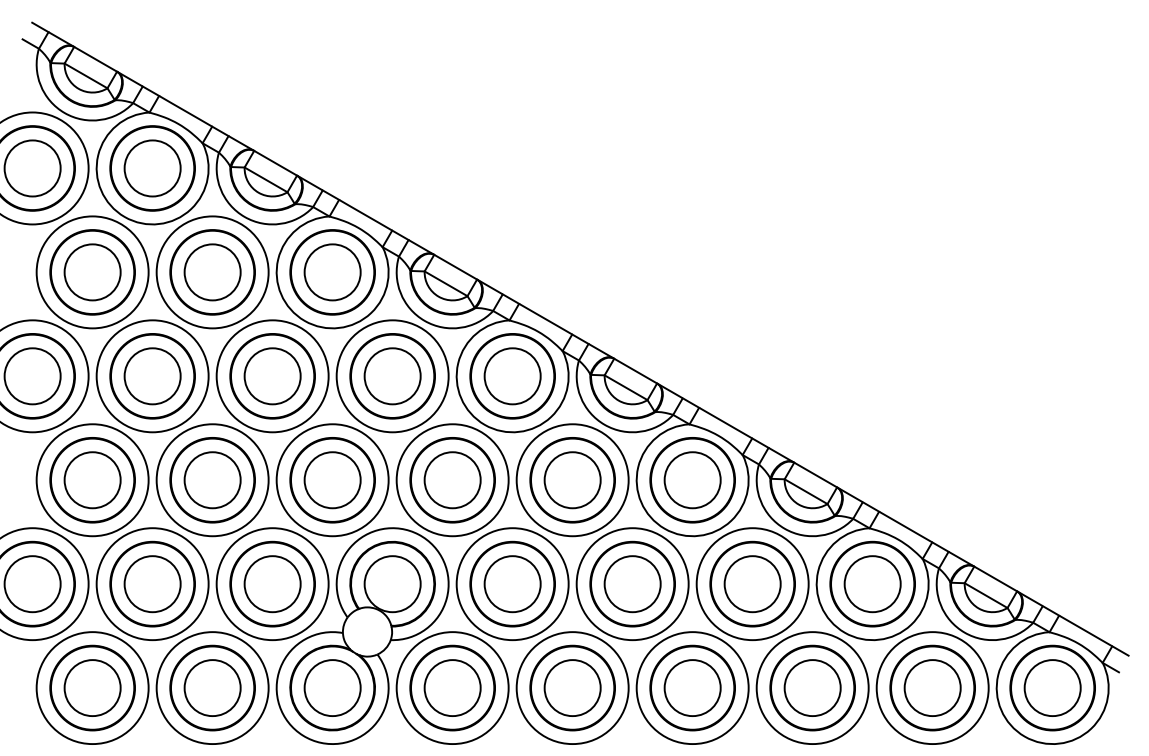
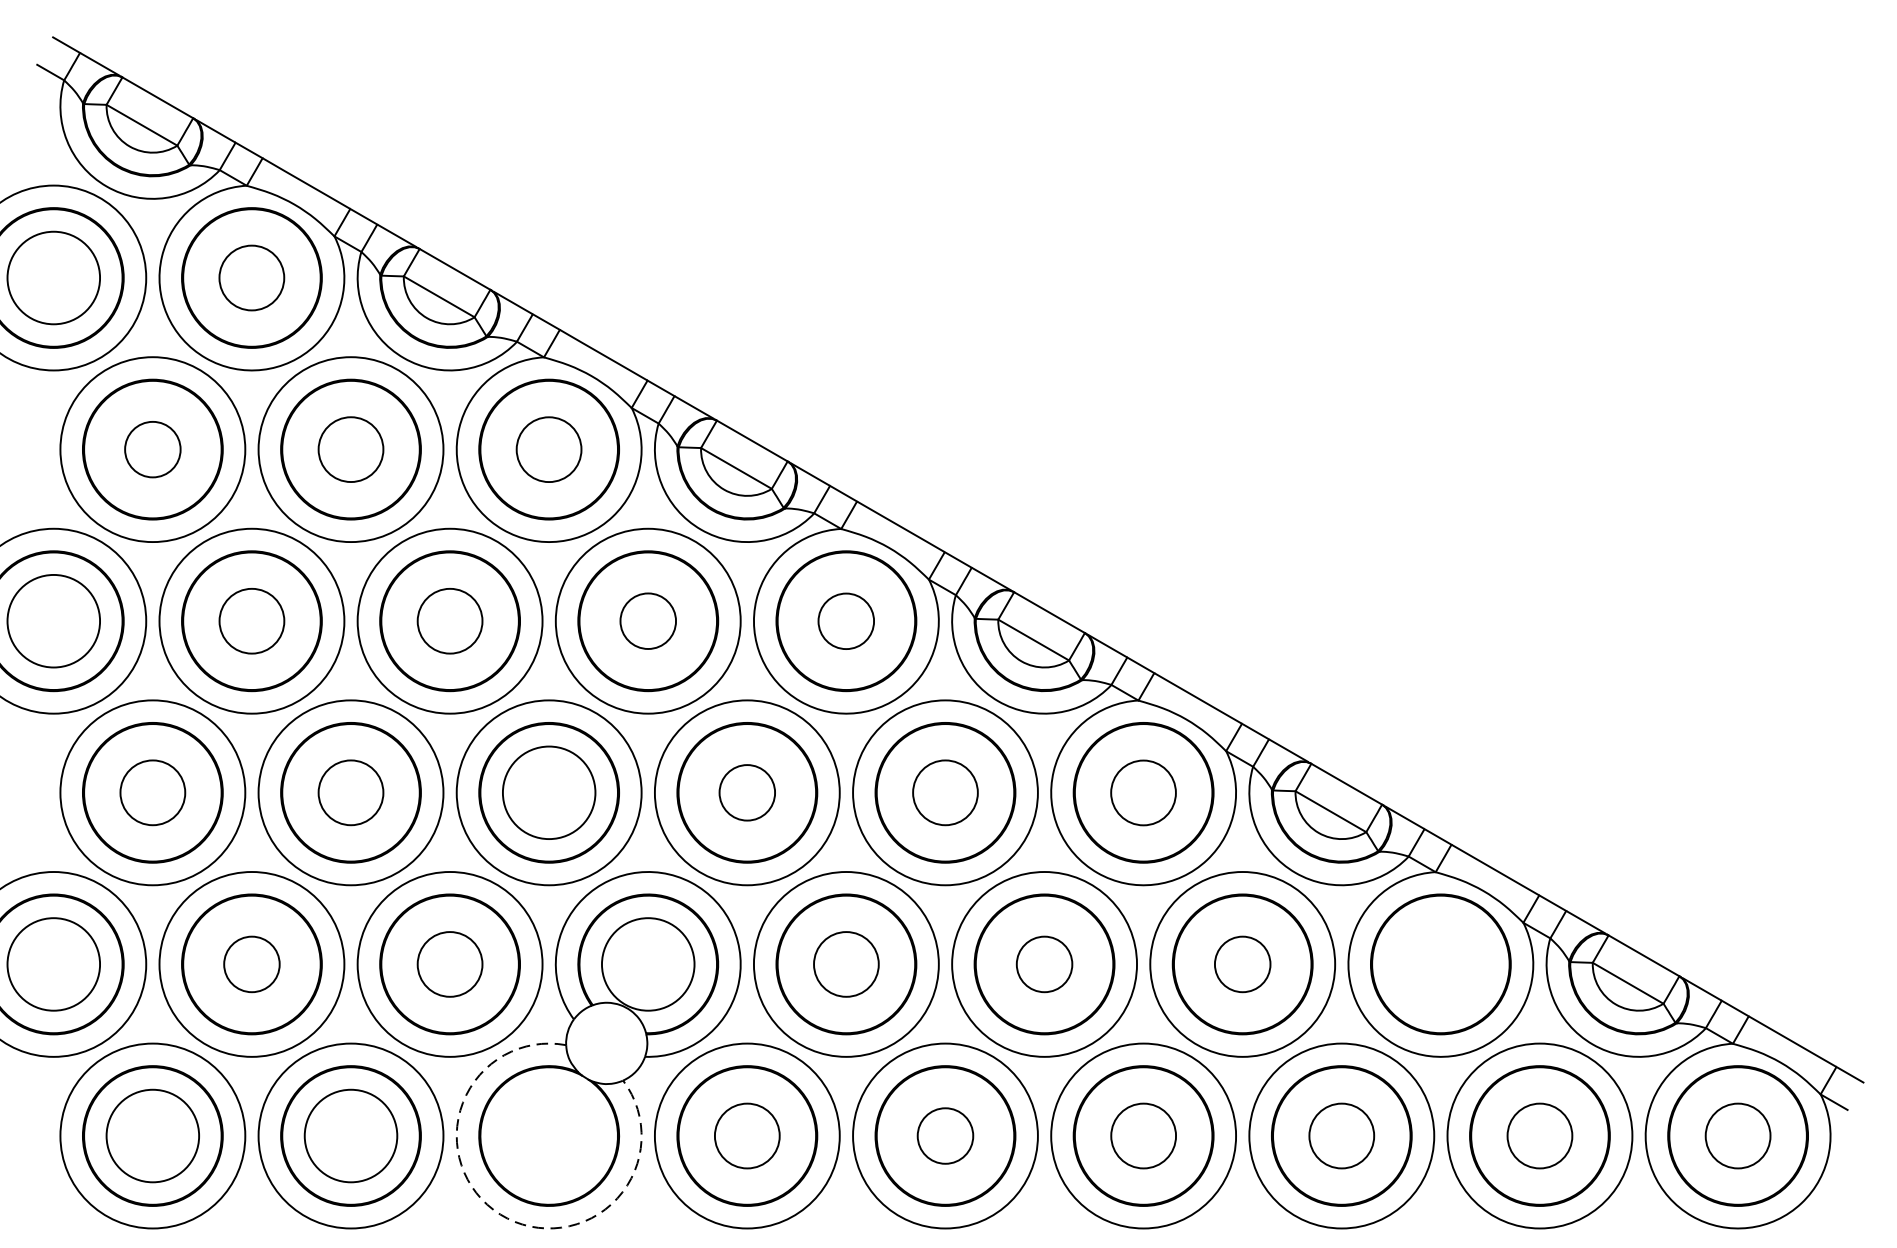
circle: (152, 168) -> (251, 278), size x0.7
circle: (92, 272) -> (152, 449), size x0.6
circle: (212, 272) -> (350, 449), size x0.7
circle: (332, 272) -> (548, 449), size x0.7
circle: (152, 376) -> (251, 621), size x0.7
circle: (272, 376) -> (449, 621), size x0.7
circle: (392, 376) -> (647, 621), size x0.6
circle: (512, 376) -> (846, 621), size x0.6
circle: (92, 480) -> (152, 793), size x0.7
circle: (212, 480) -> (350, 793), size x0.7
circle: (452, 480) -> (747, 793), size x0.6
circle: (572, 480) -> (945, 793), size x0.7
circle: (692, 480) -> (1143, 793), size x0.7
circle: (152, 584) -> (251, 964), size x0.6
circle: (272, 584) -> (449, 964), size x0.7
circle: (512, 584) -> (846, 964), size x0.7
circle: (632, 584) -> (1044, 964), size x0.6
circle: (752, 584) -> (1242, 964), size x0.6
circle: (872, 584) -> (1440, 964), removed
circle: (332, 687) -> (548, 1135), removed
circle: (452, 688) -> (747, 1136), size x0.7
circle: (572, 688) -> (945, 1136), size x0.6
circle: (692, 688) -> (1143, 1136), size x0.7
circle: (812, 688) -> (1341, 1136), size x0.7
circle: (932, 688) -> (1539, 1136), size x0.7
circle: (1052, 688) -> (1737, 1136), size x0.7
arc: (303, 735) -> (501, 1214), solid -> dashed

